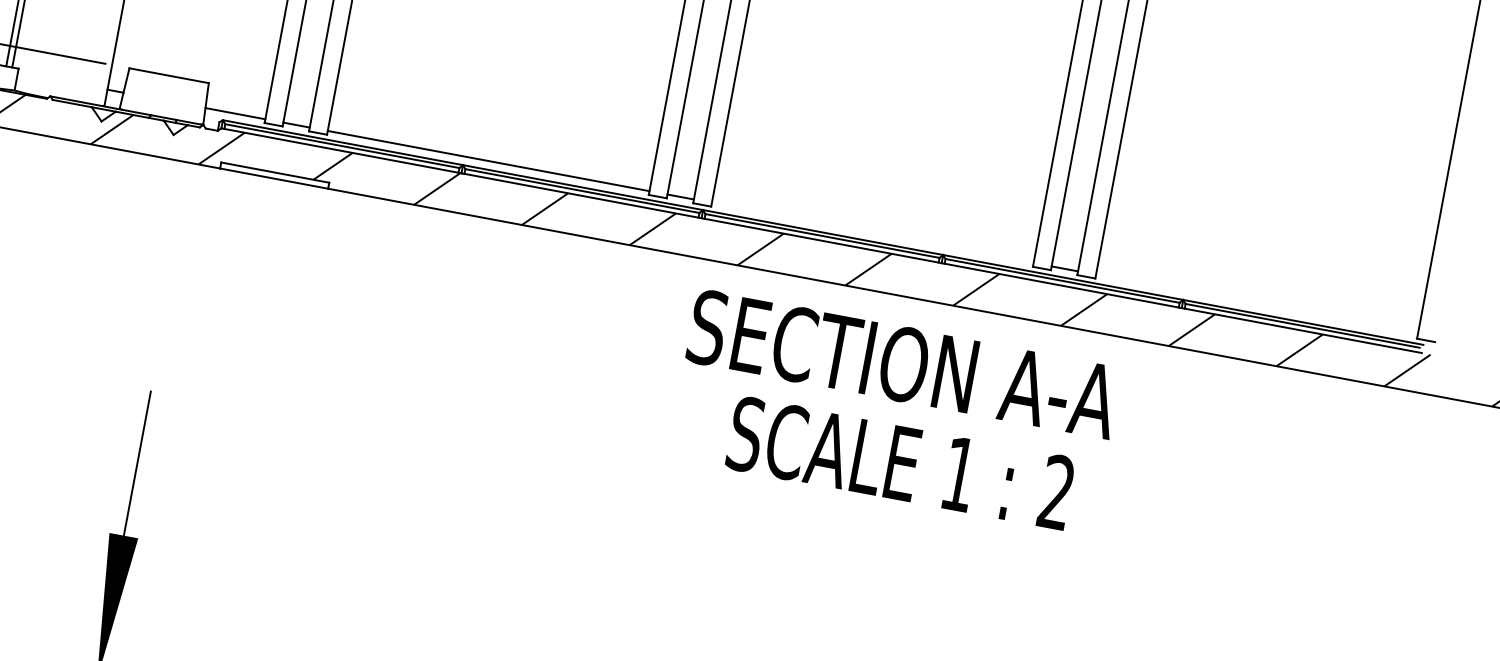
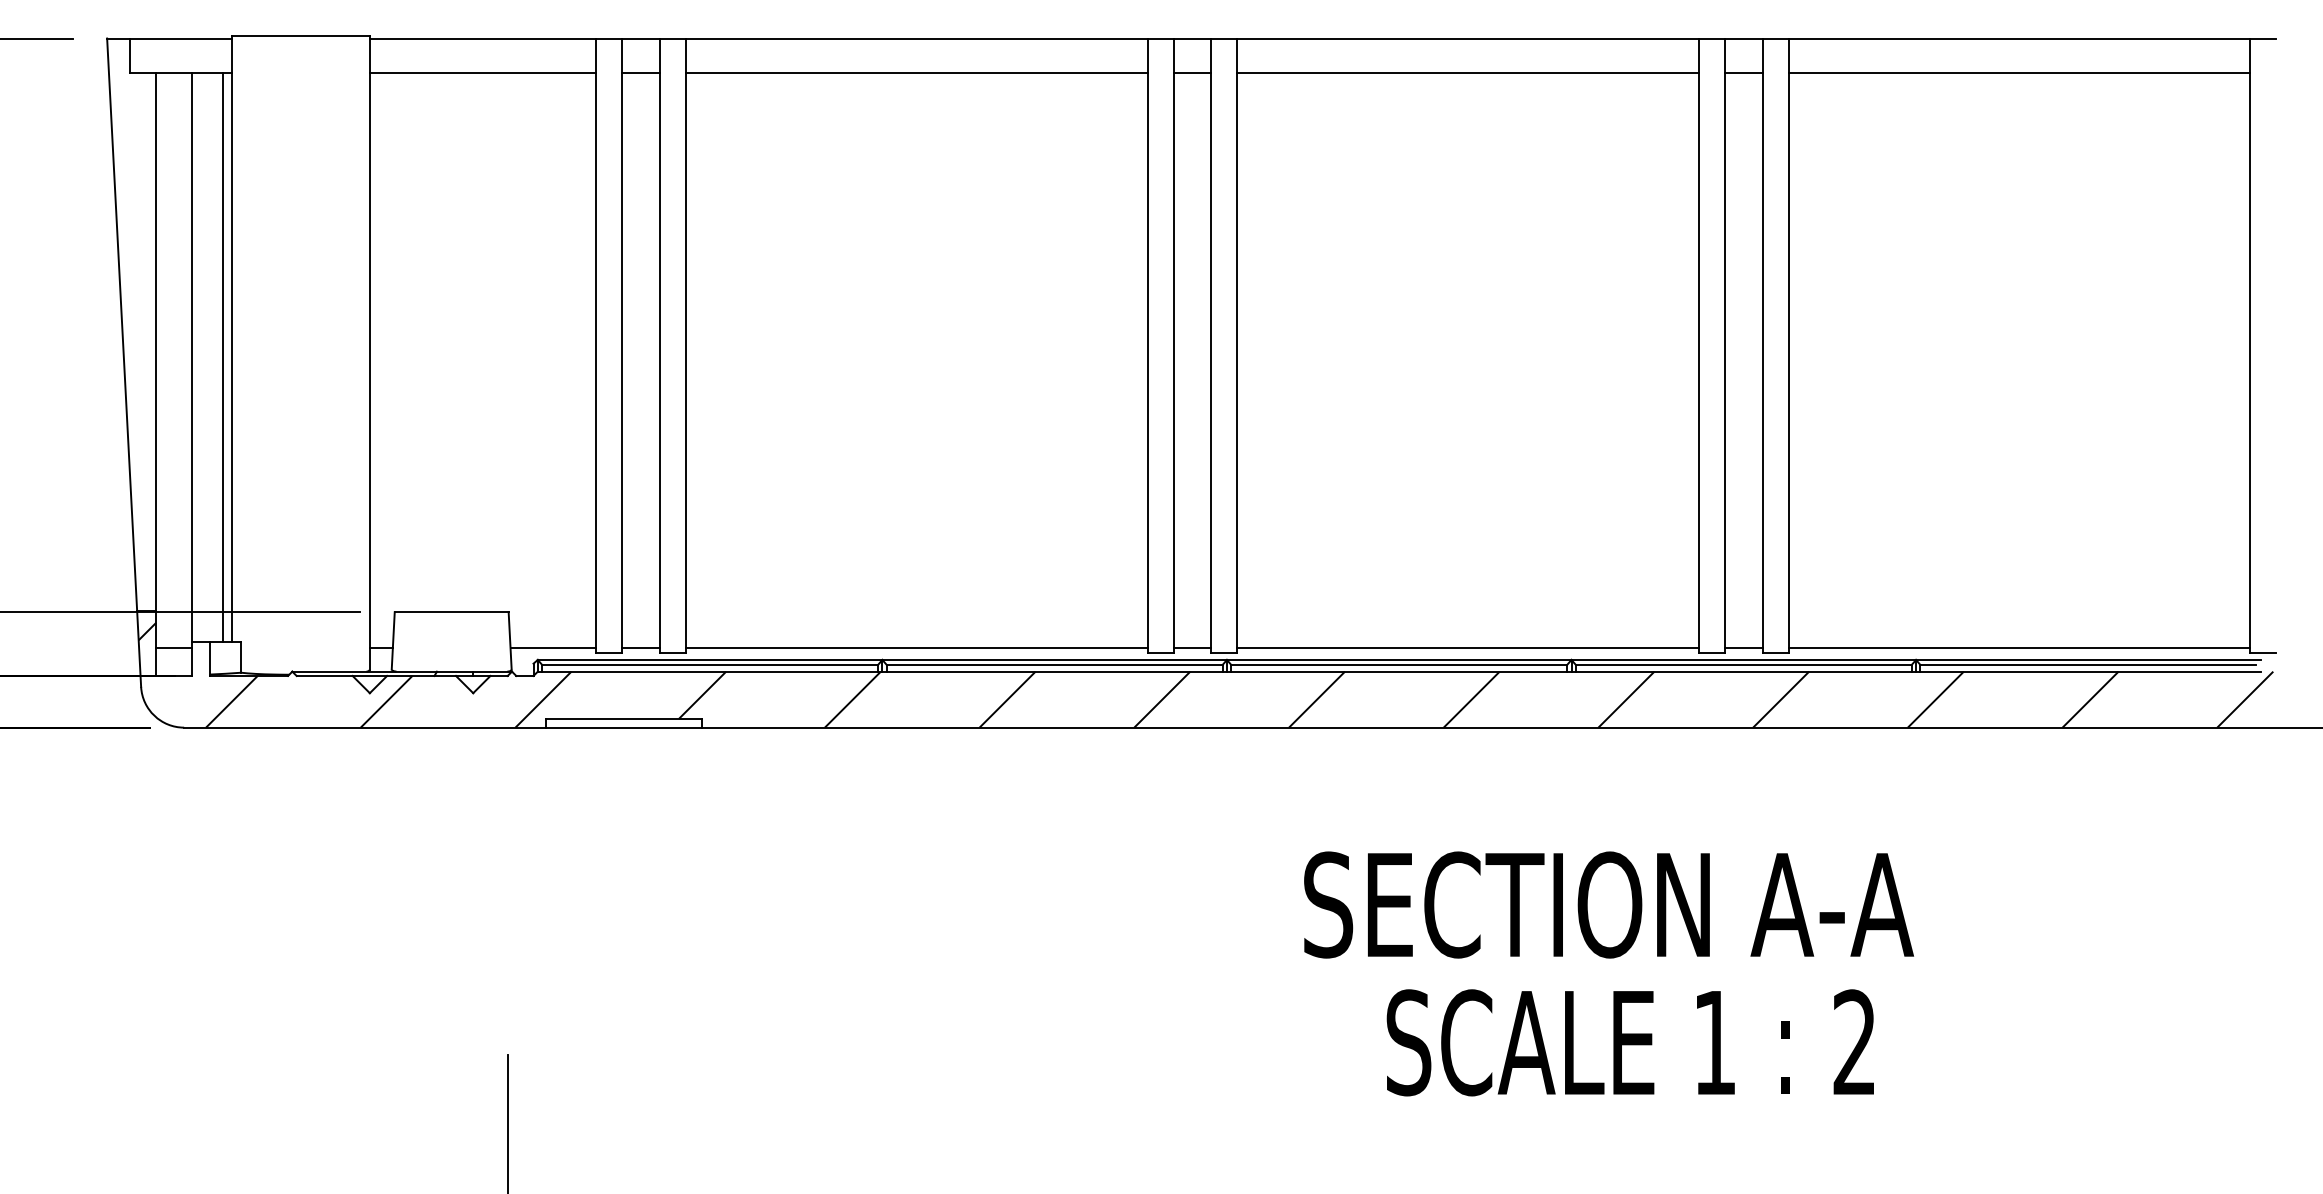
line: (873, 232) -> (1468, 647), added
line: (1256, 304) -> (2019, 647), added
text: (894, 412) -> (1608, 973), moved

